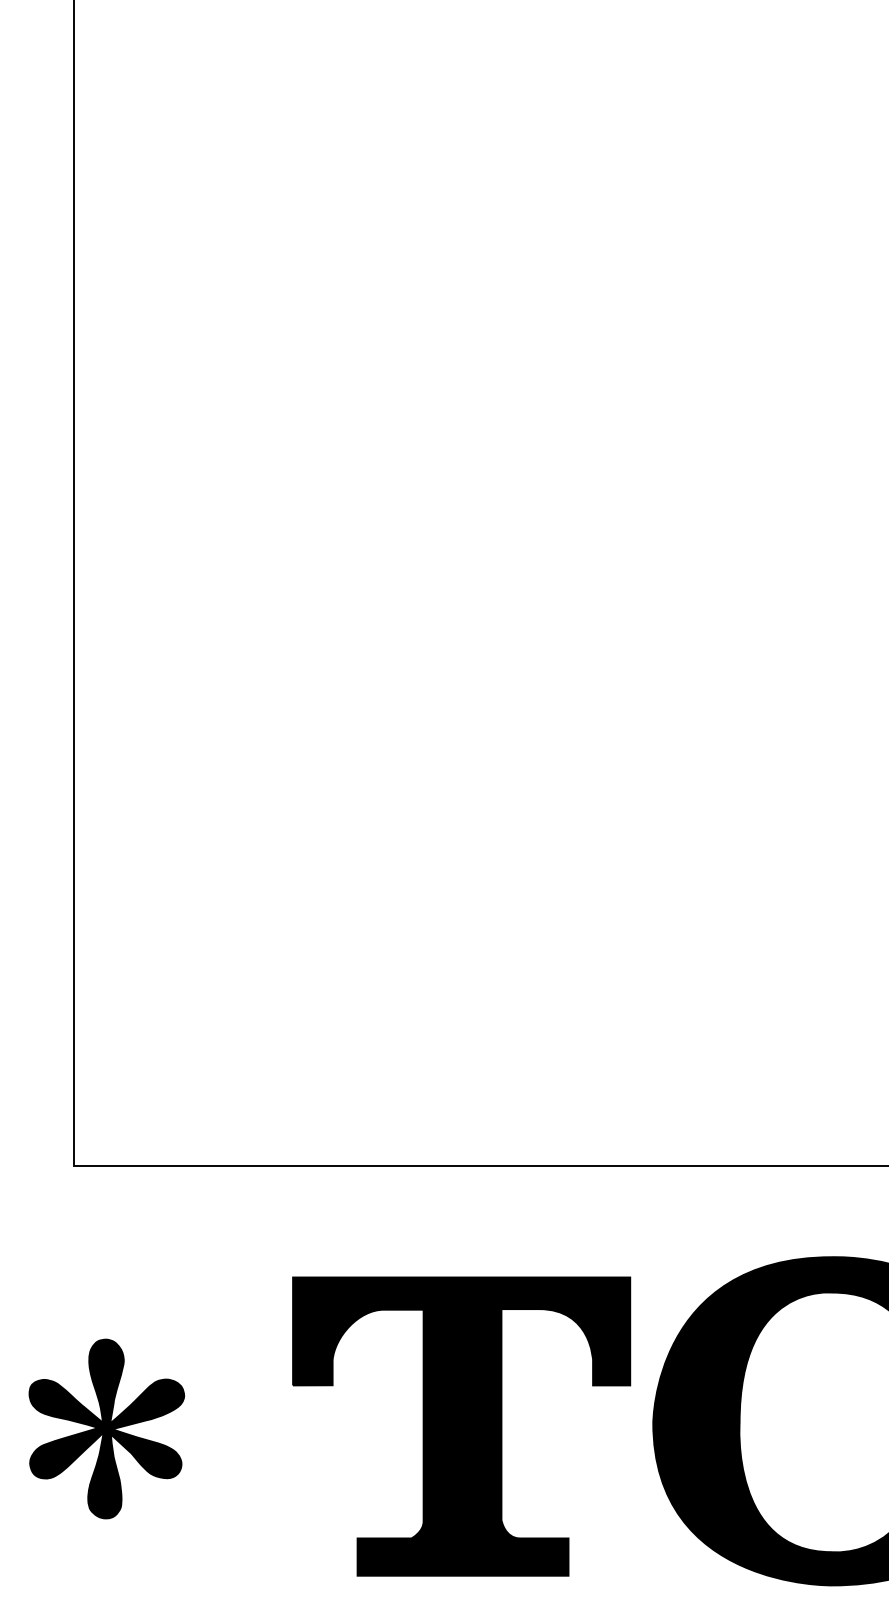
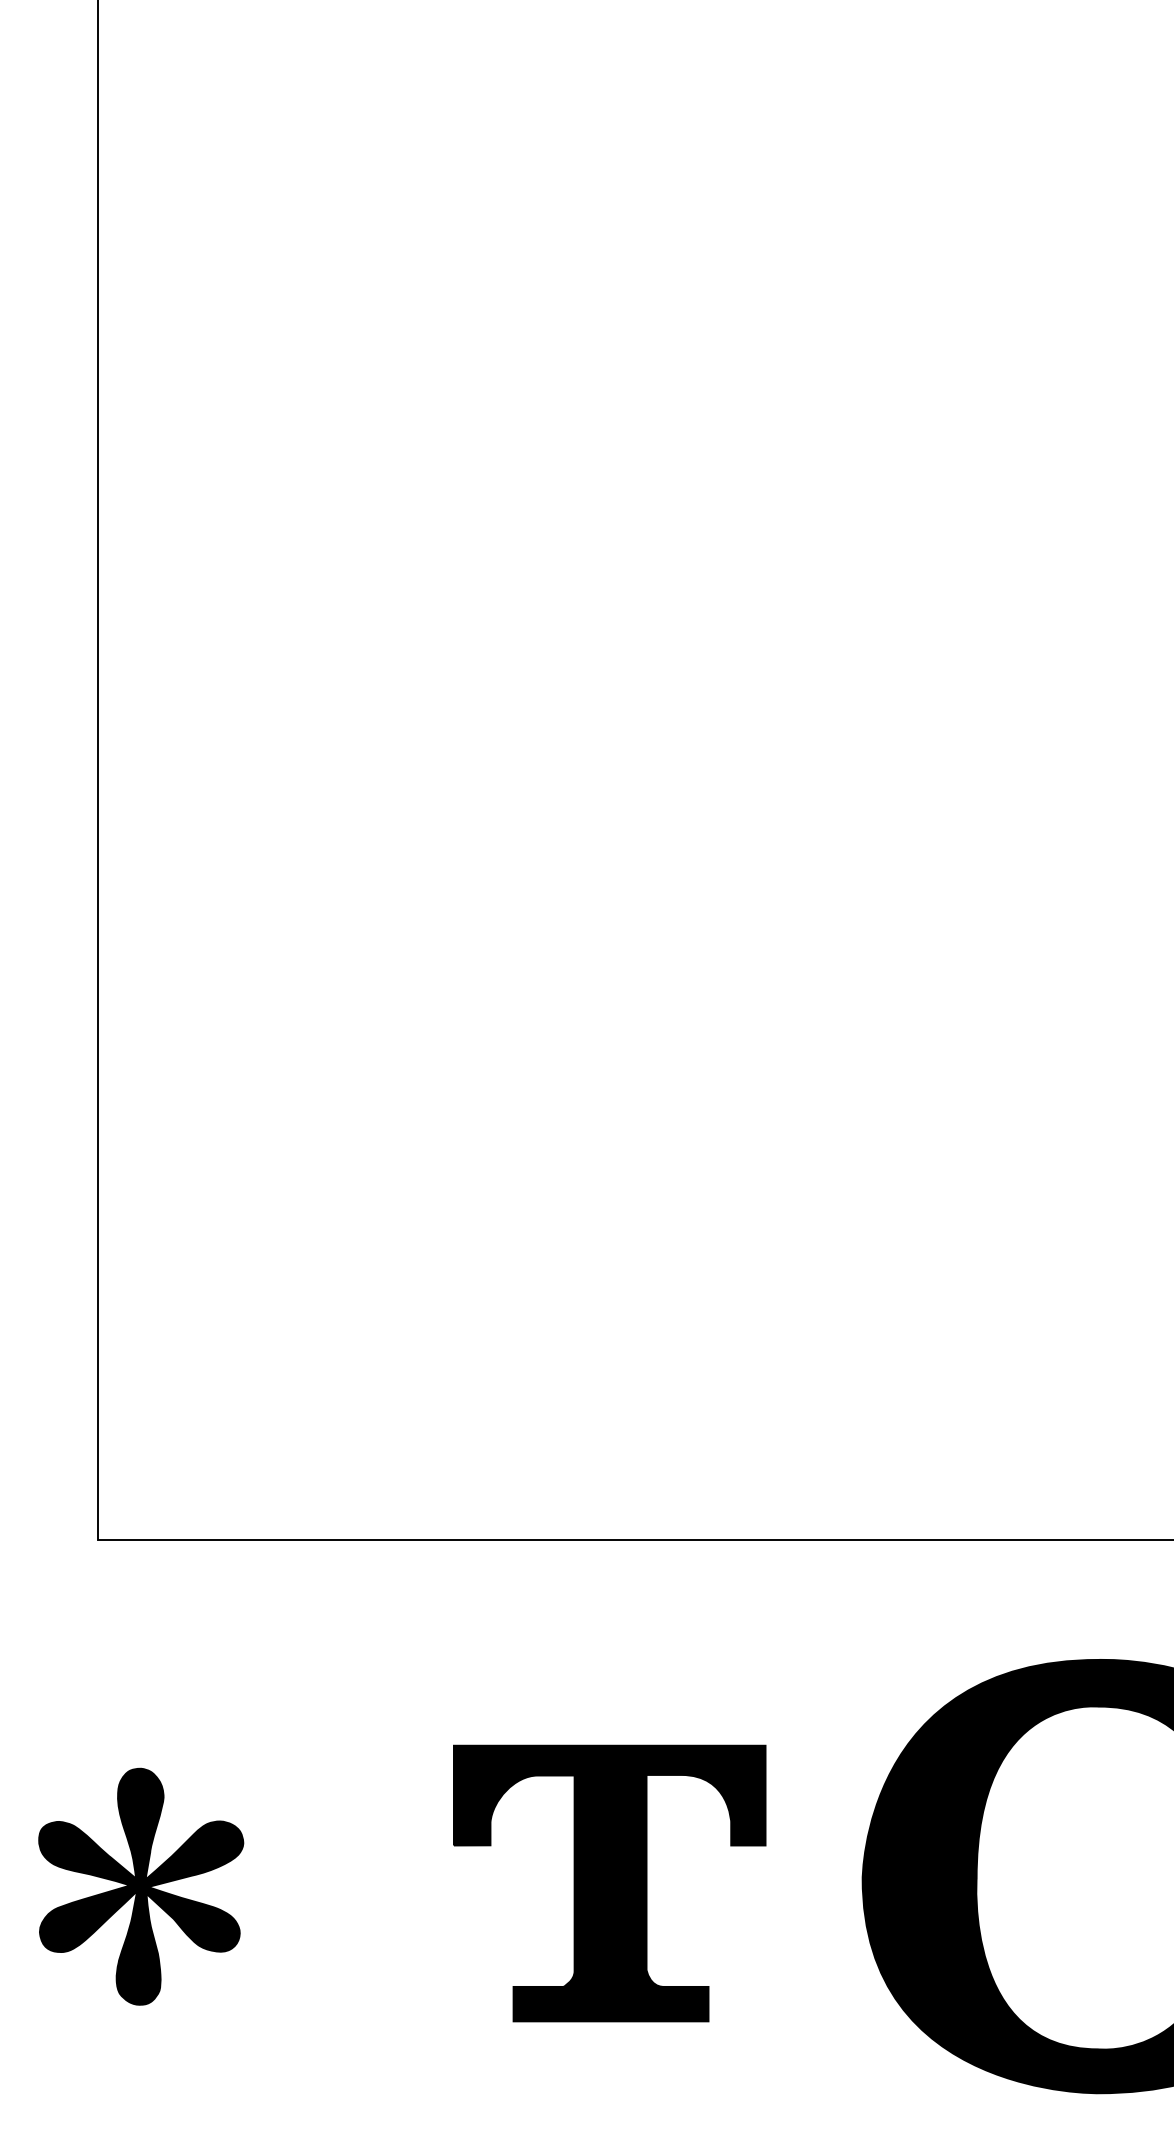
part: (461, 1426) -> (609, 1883), size x0.7

